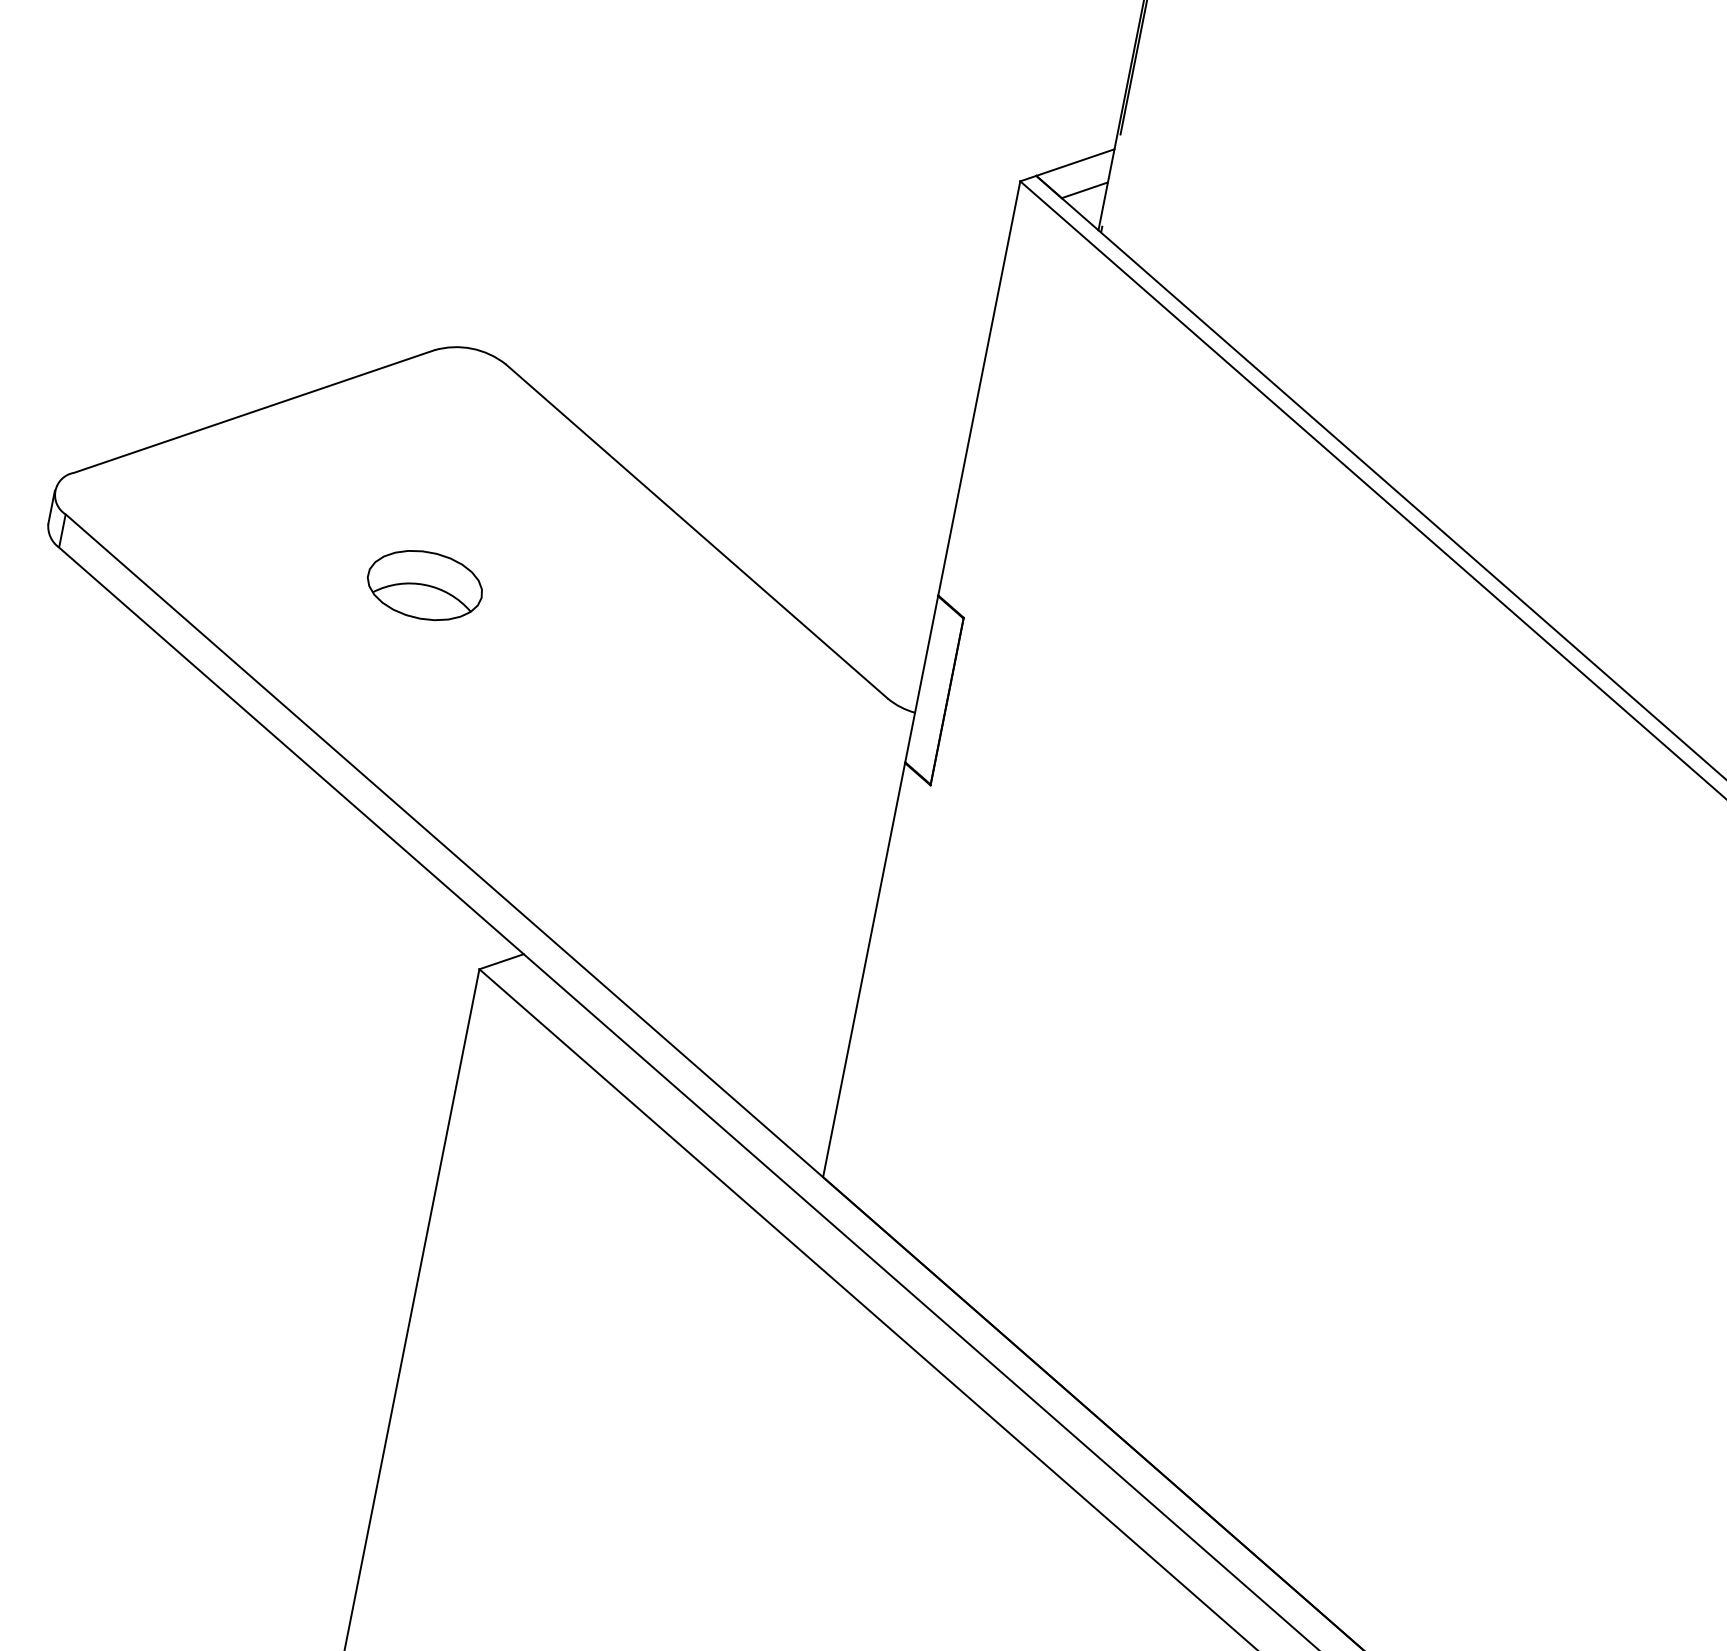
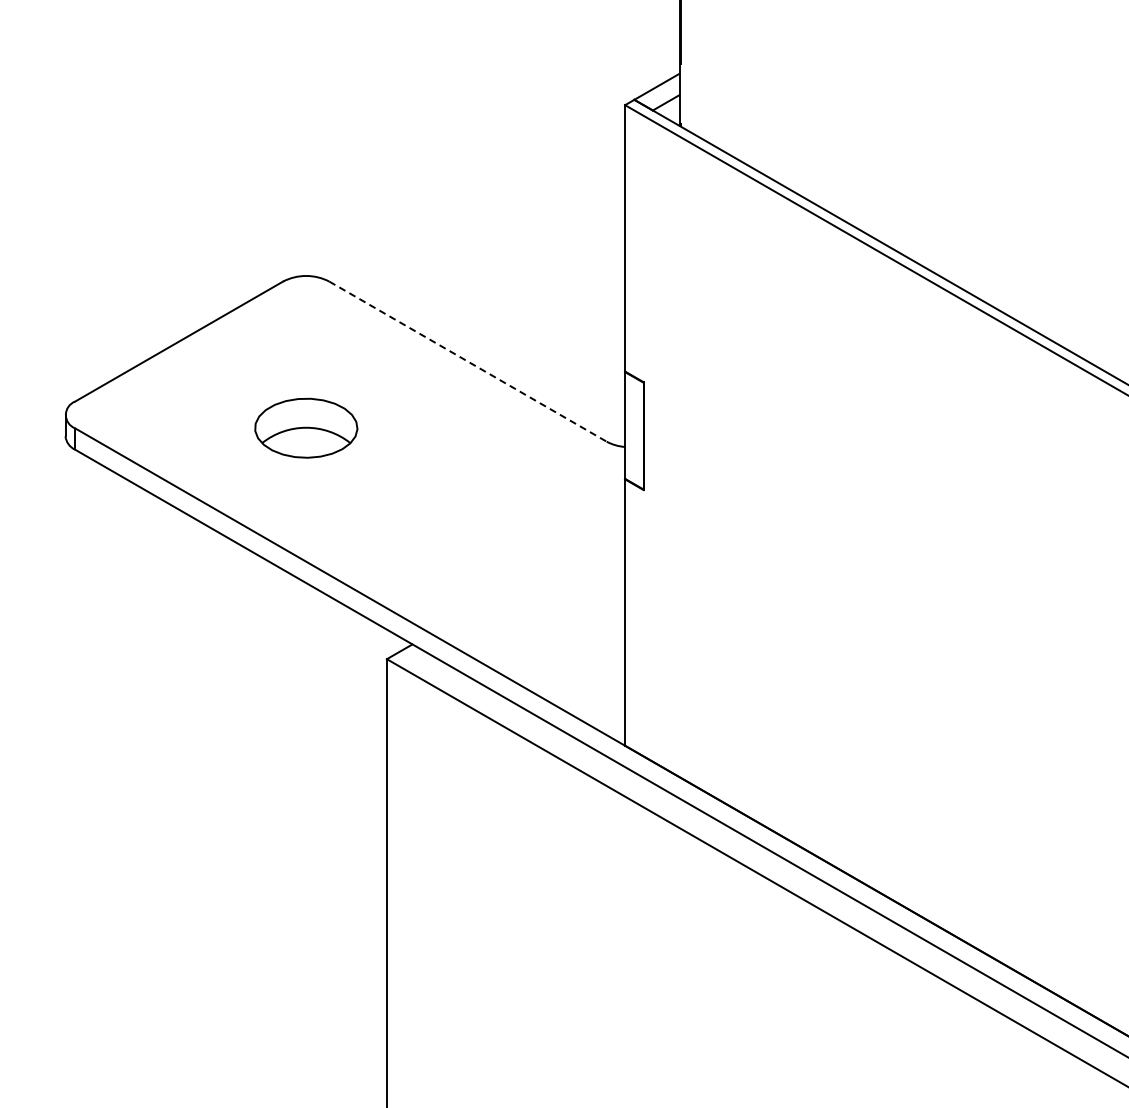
line: (697, 531) -> (468, 361), solid -> dashed
part: (423, 585) -> (305, 428), size x1.4

